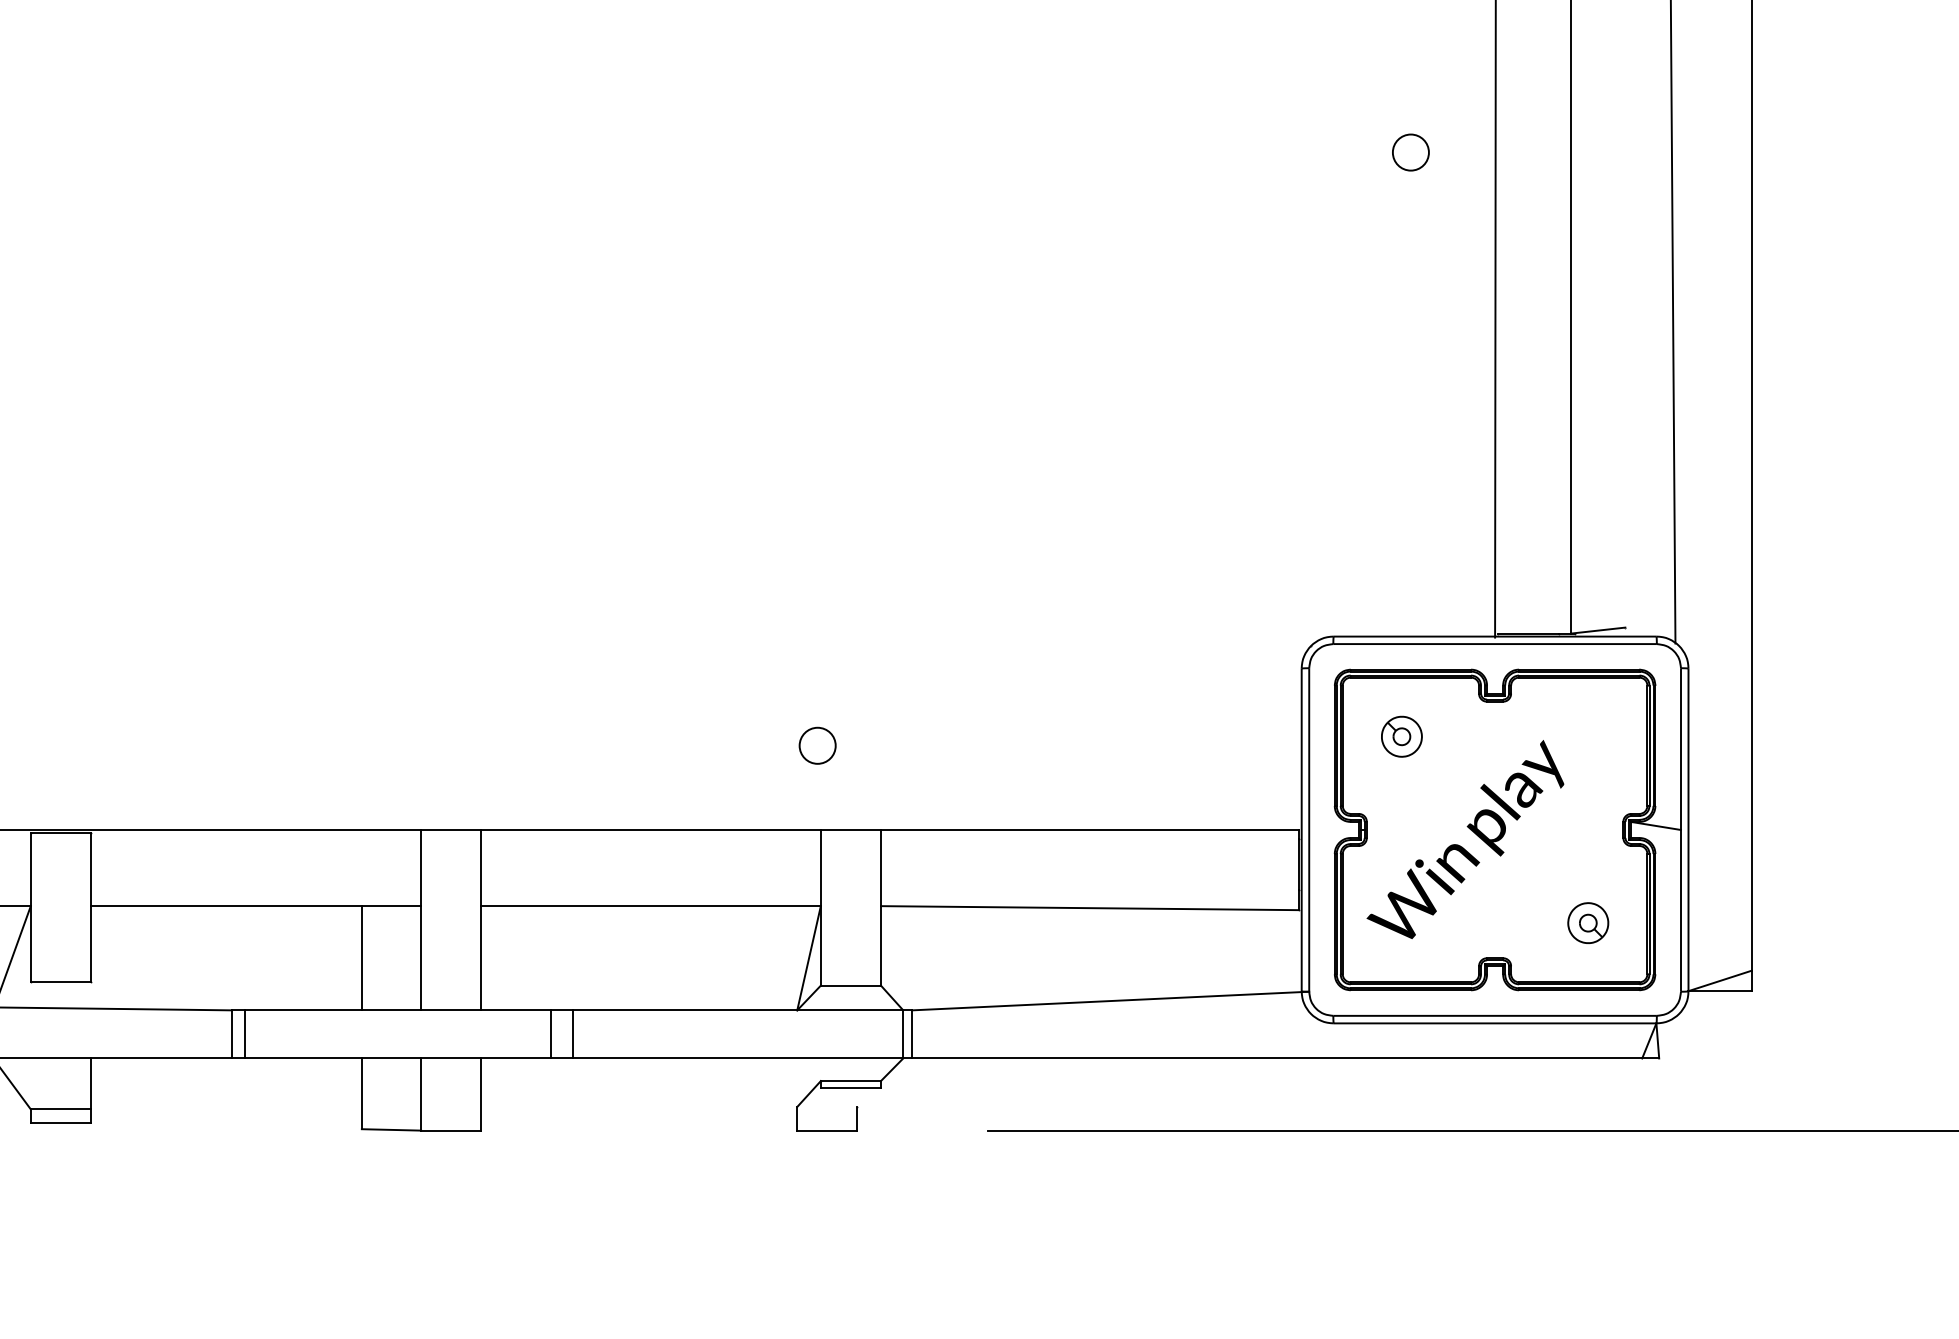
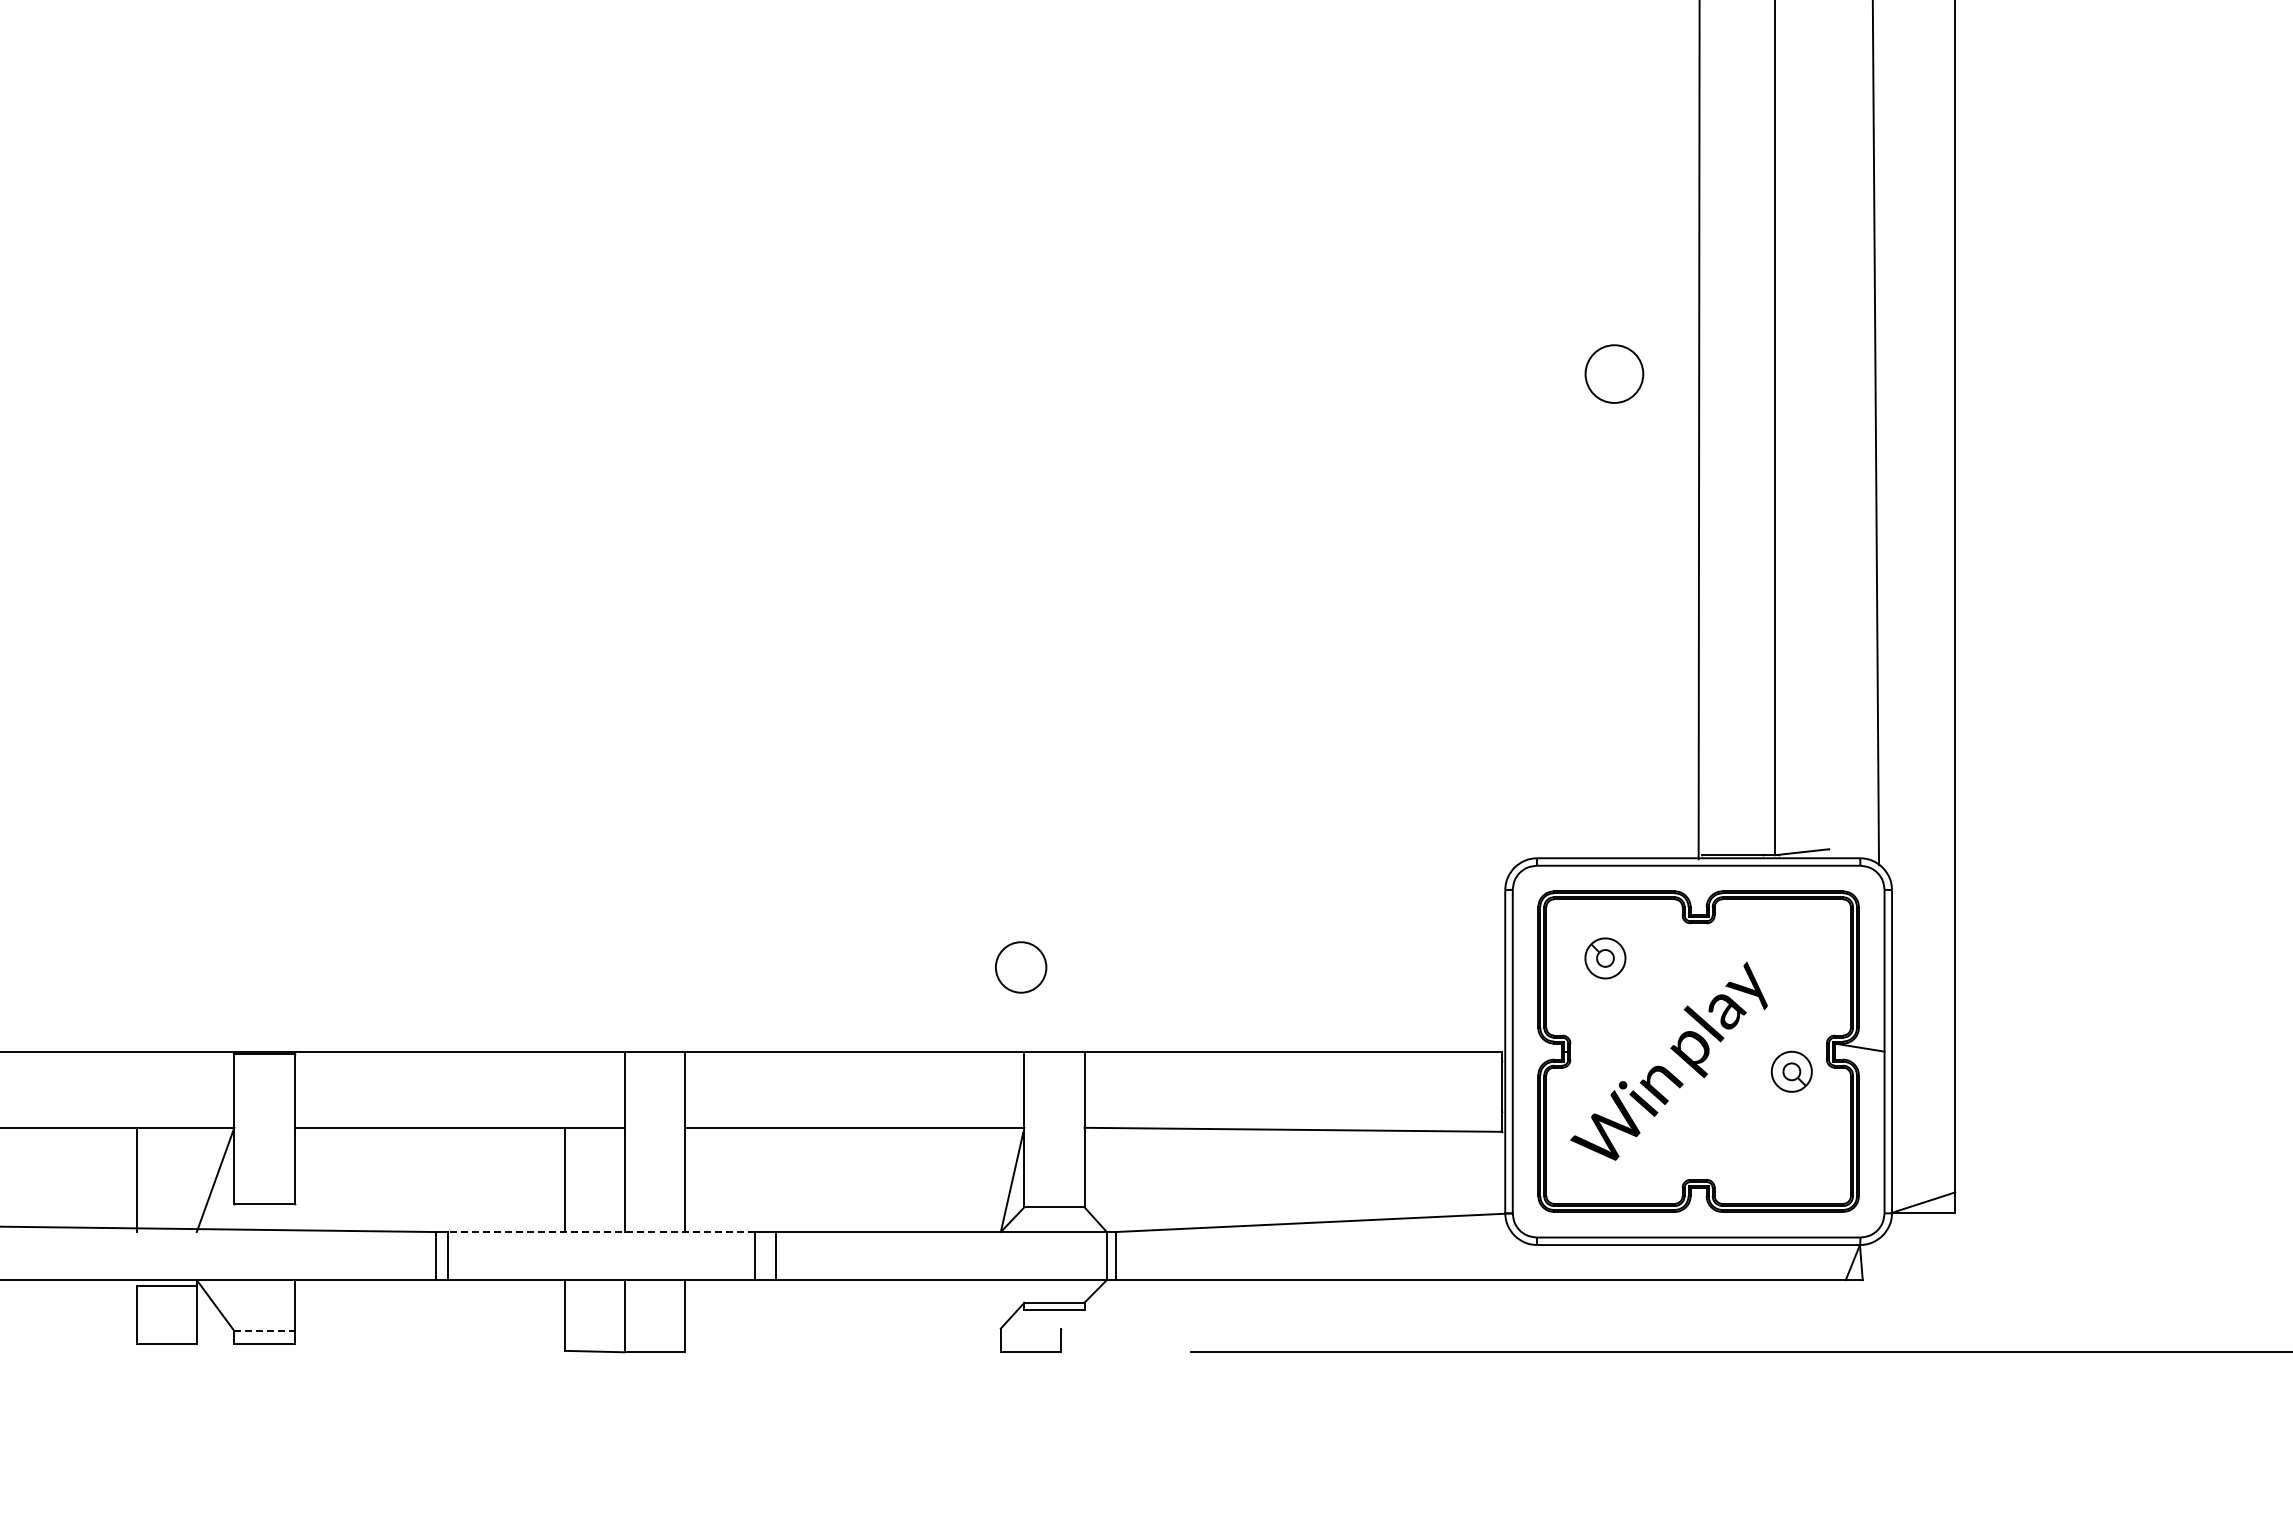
circle: (1410, 152) -> (1614, 374), size x1.6
circle: (817, 745) -> (1021, 967), size x1.4
part: (1587, 922) -> (1791, 1071), moved
line: (396, 1010) -> (600, 1232), solid -> dashed
line: (60, 1109) -> (264, 1331), solid -> dashed

